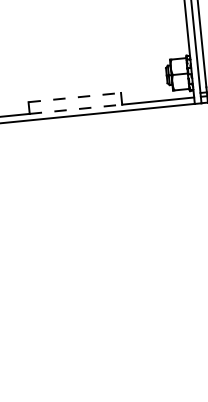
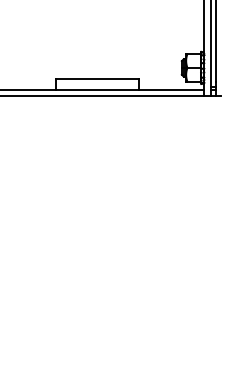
line: (74, 97) -> (97, 79), dashed -> solid
line: (75, 108) -> (97, 89), dashed -> solid

